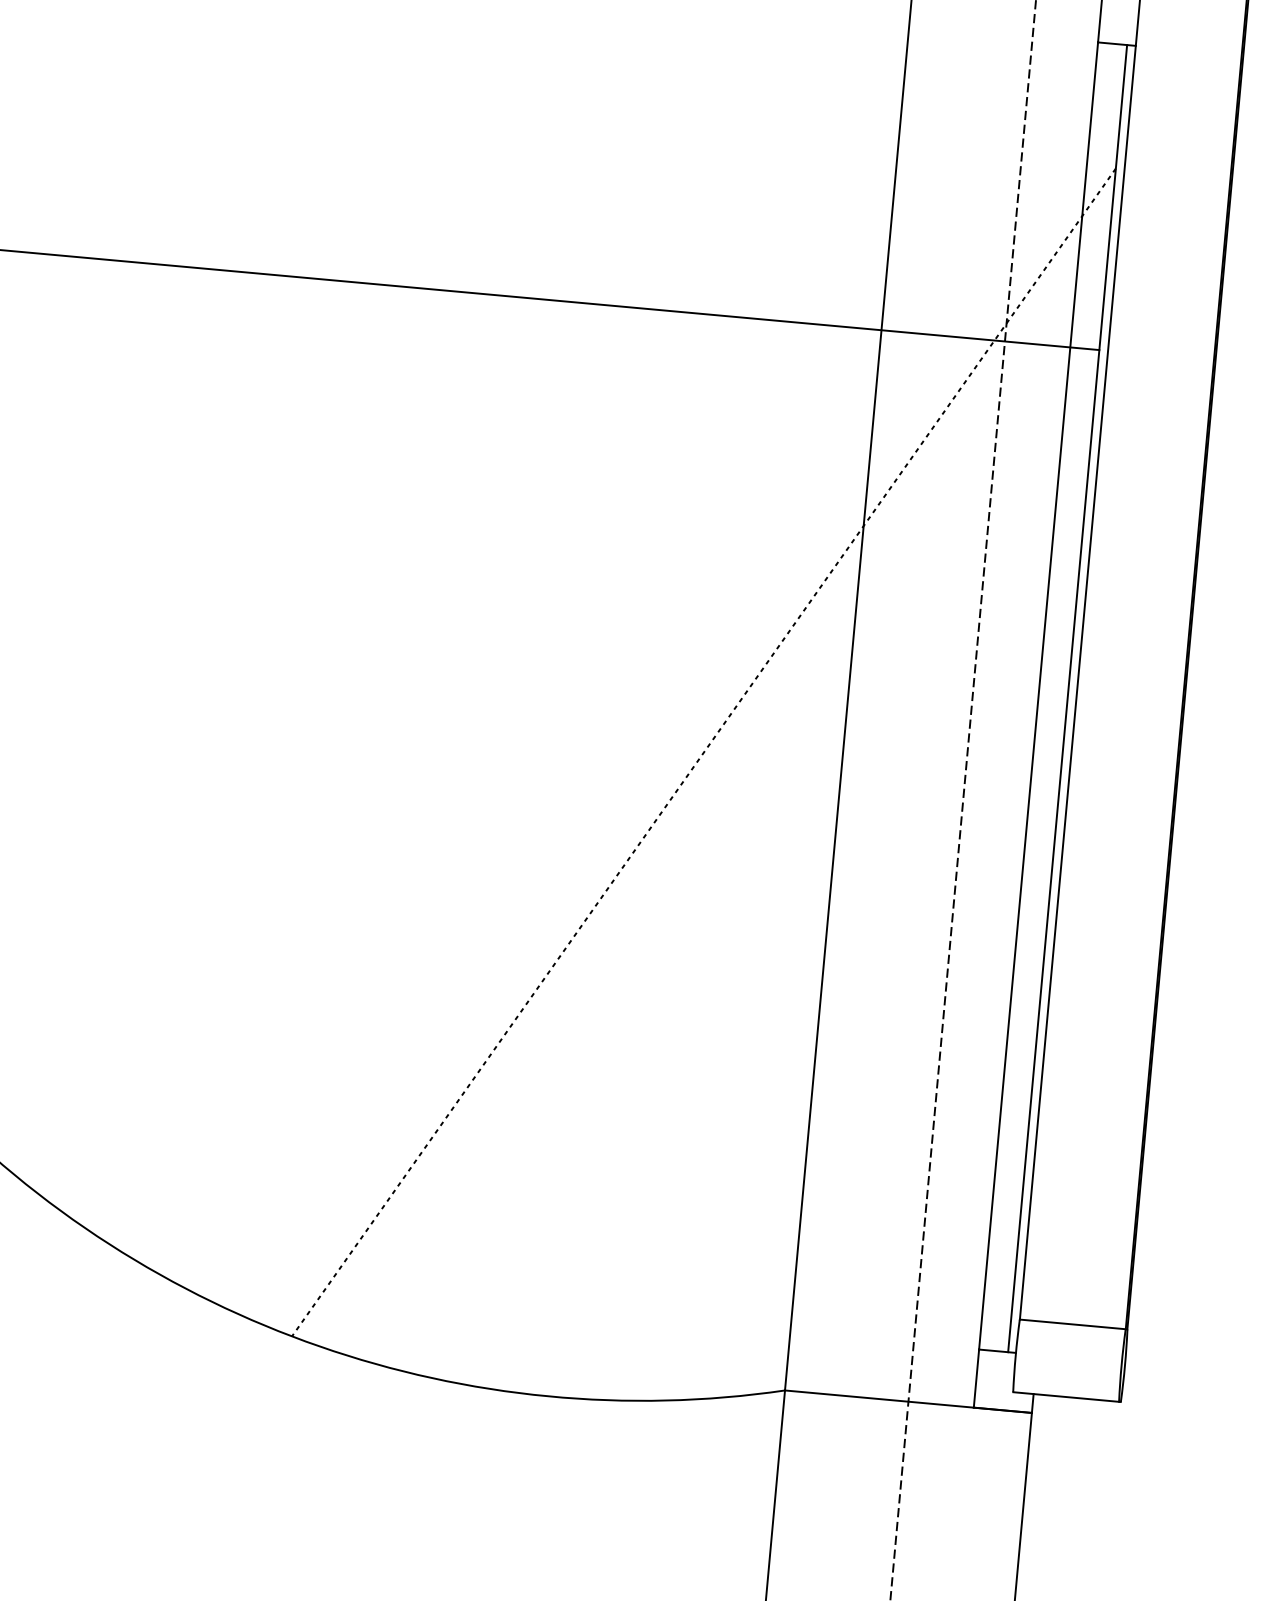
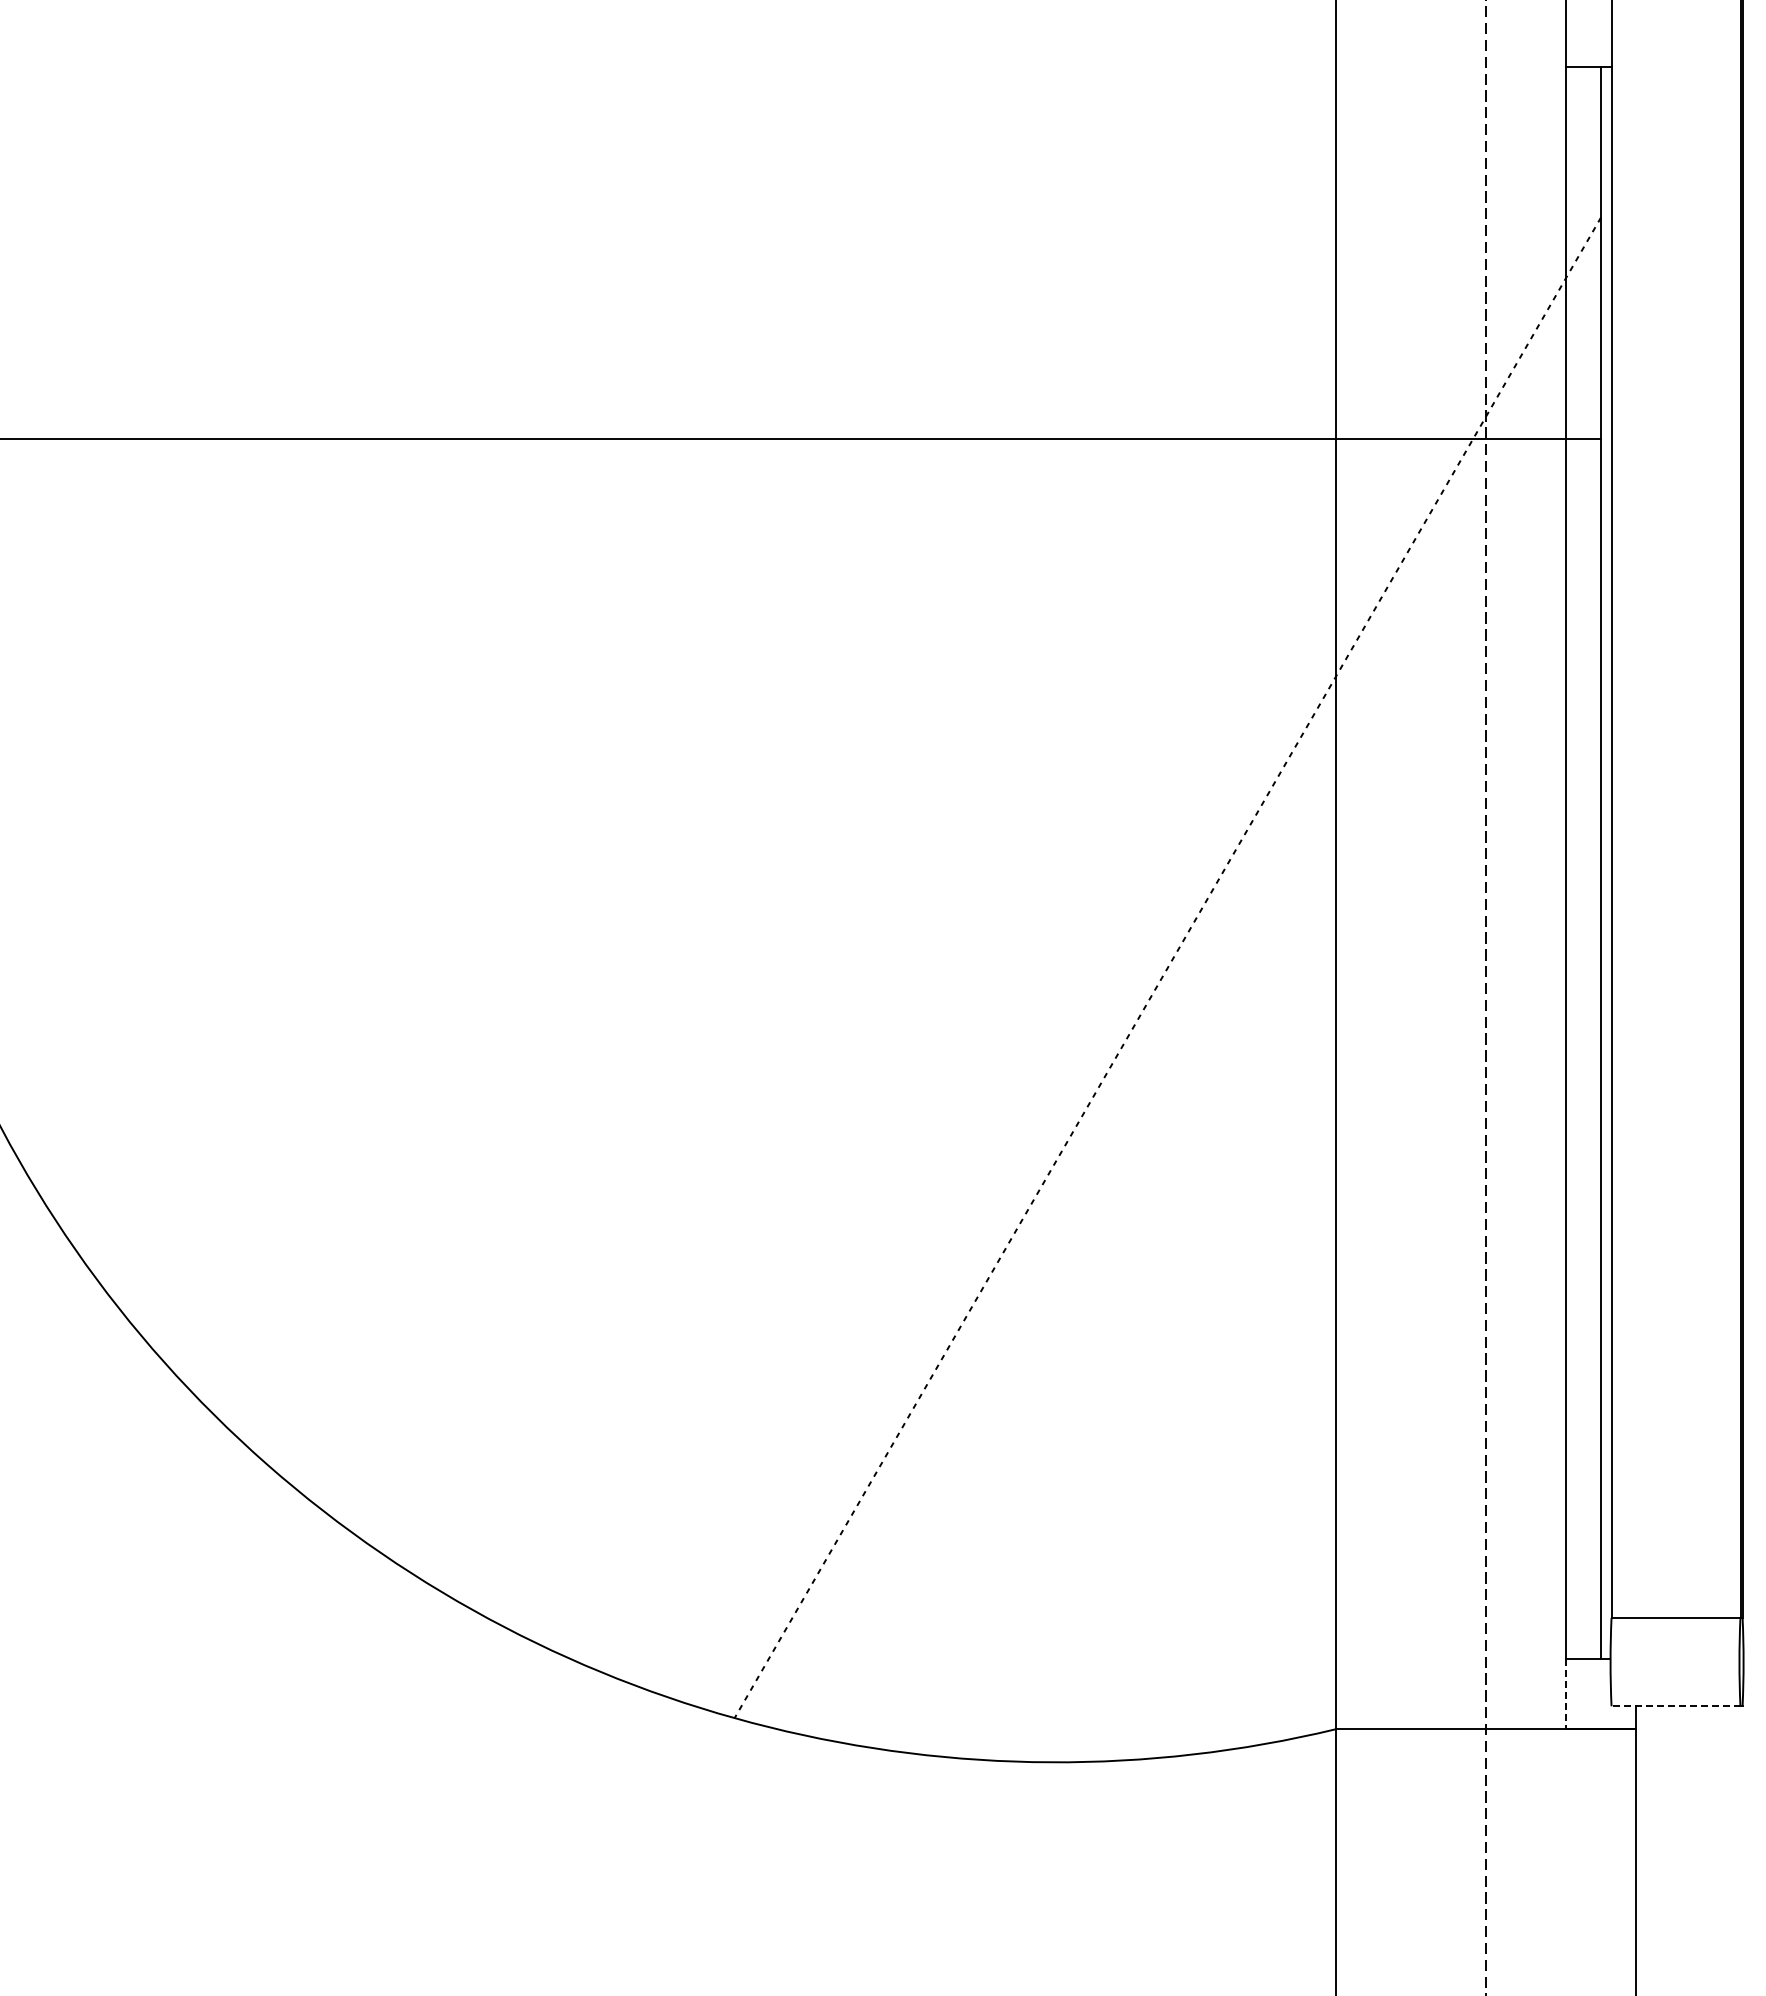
line: (976, 1379) -> (1565, 1694), solid -> dashed
line: (1065, 1397) -> (1675, 1706), solid -> dashed

